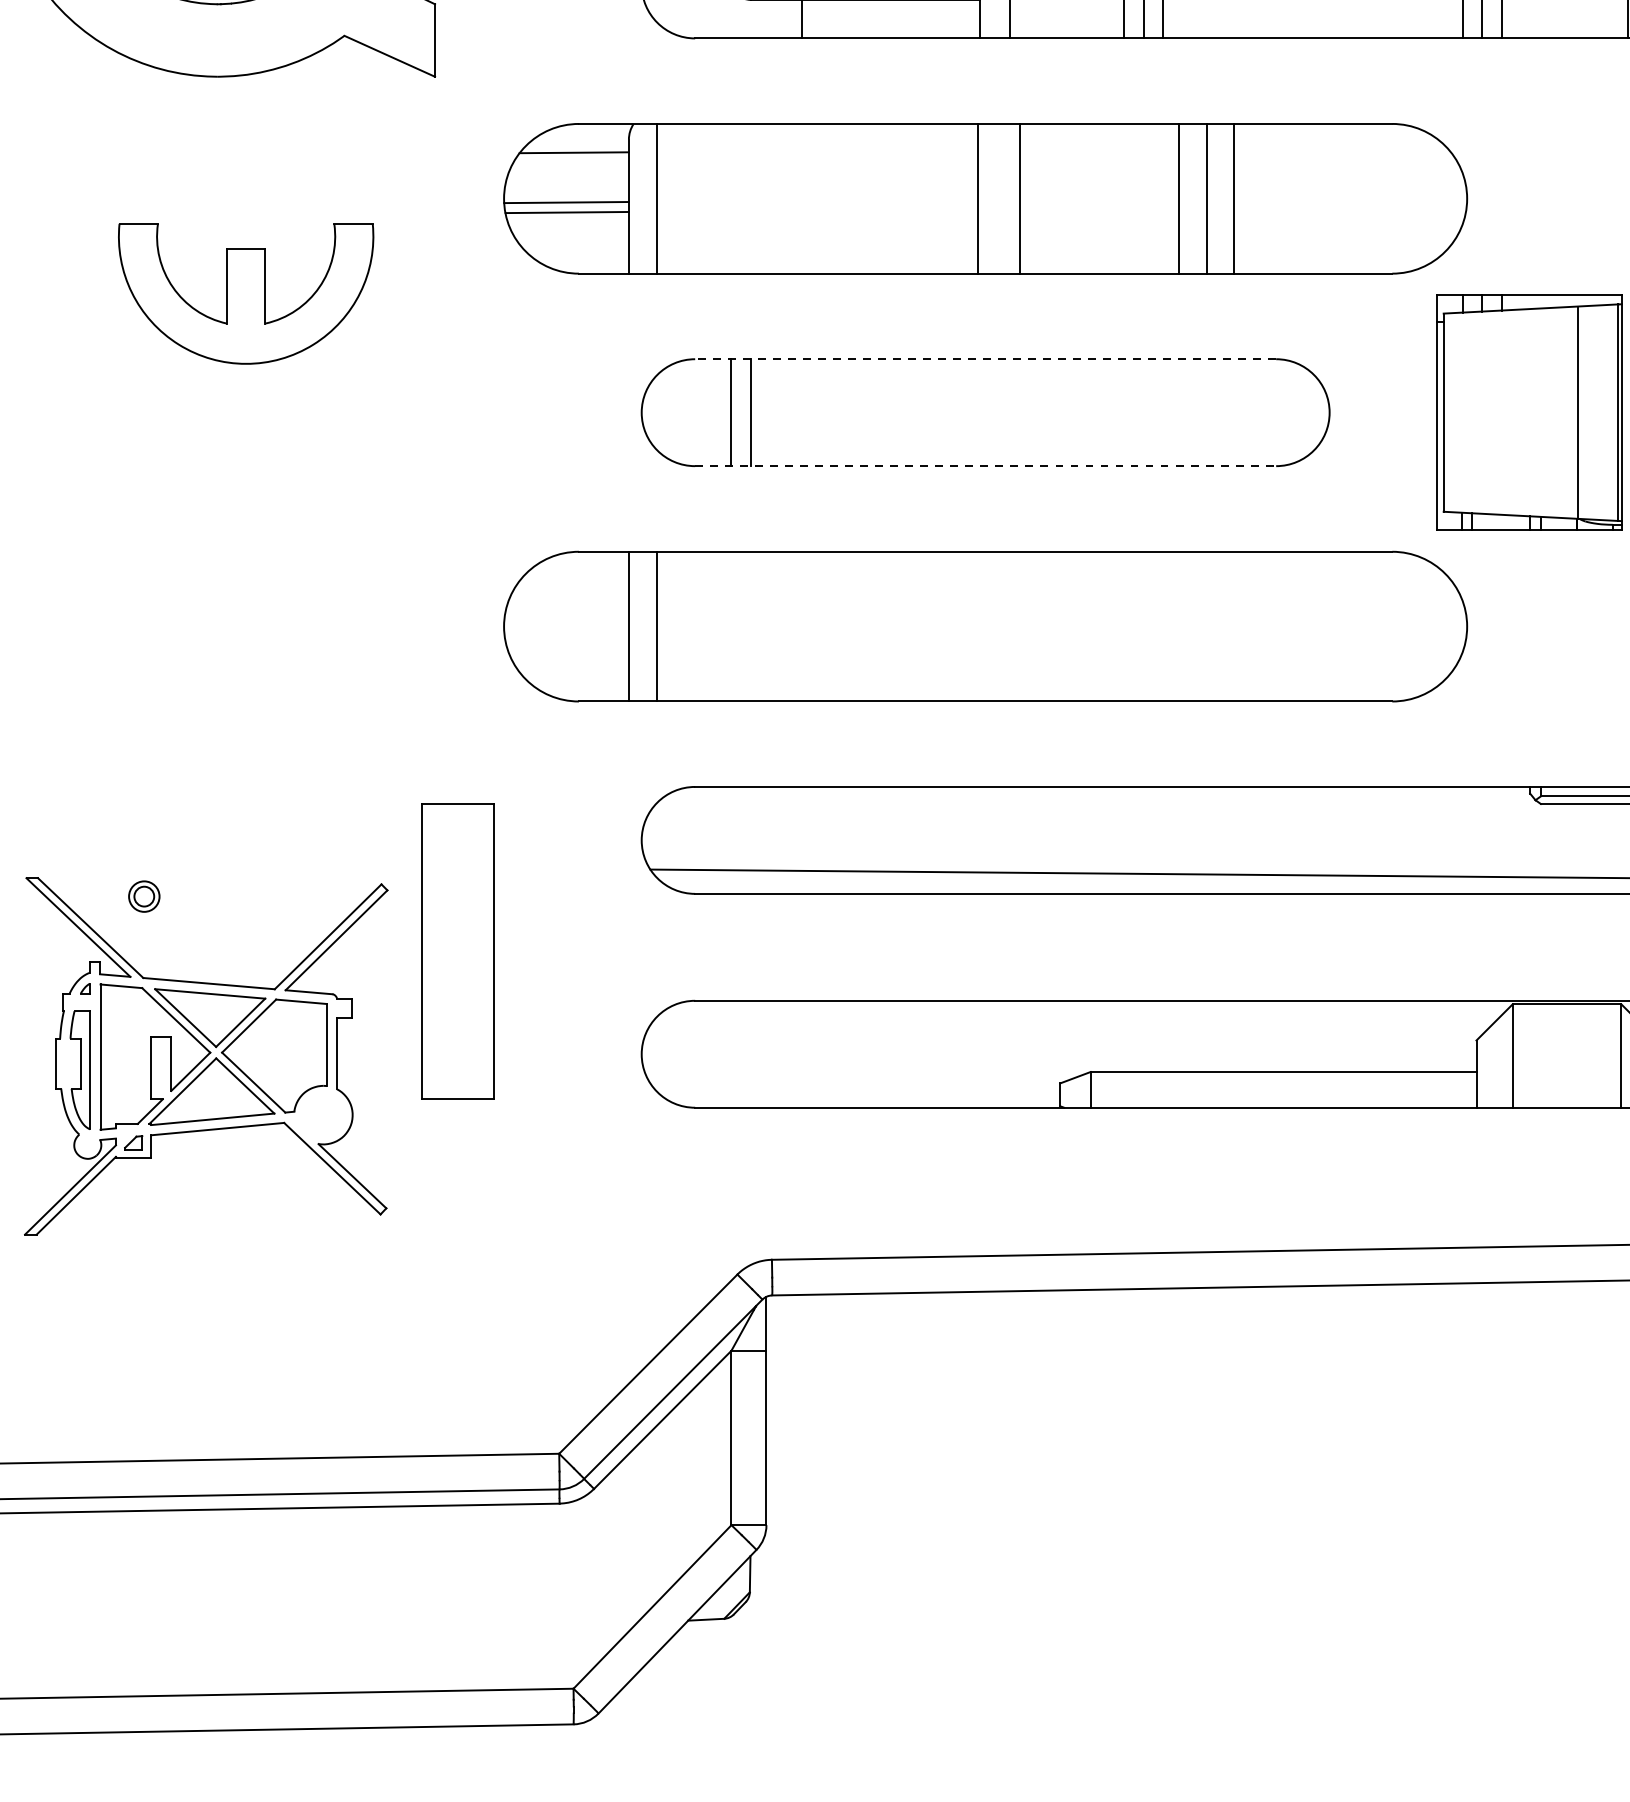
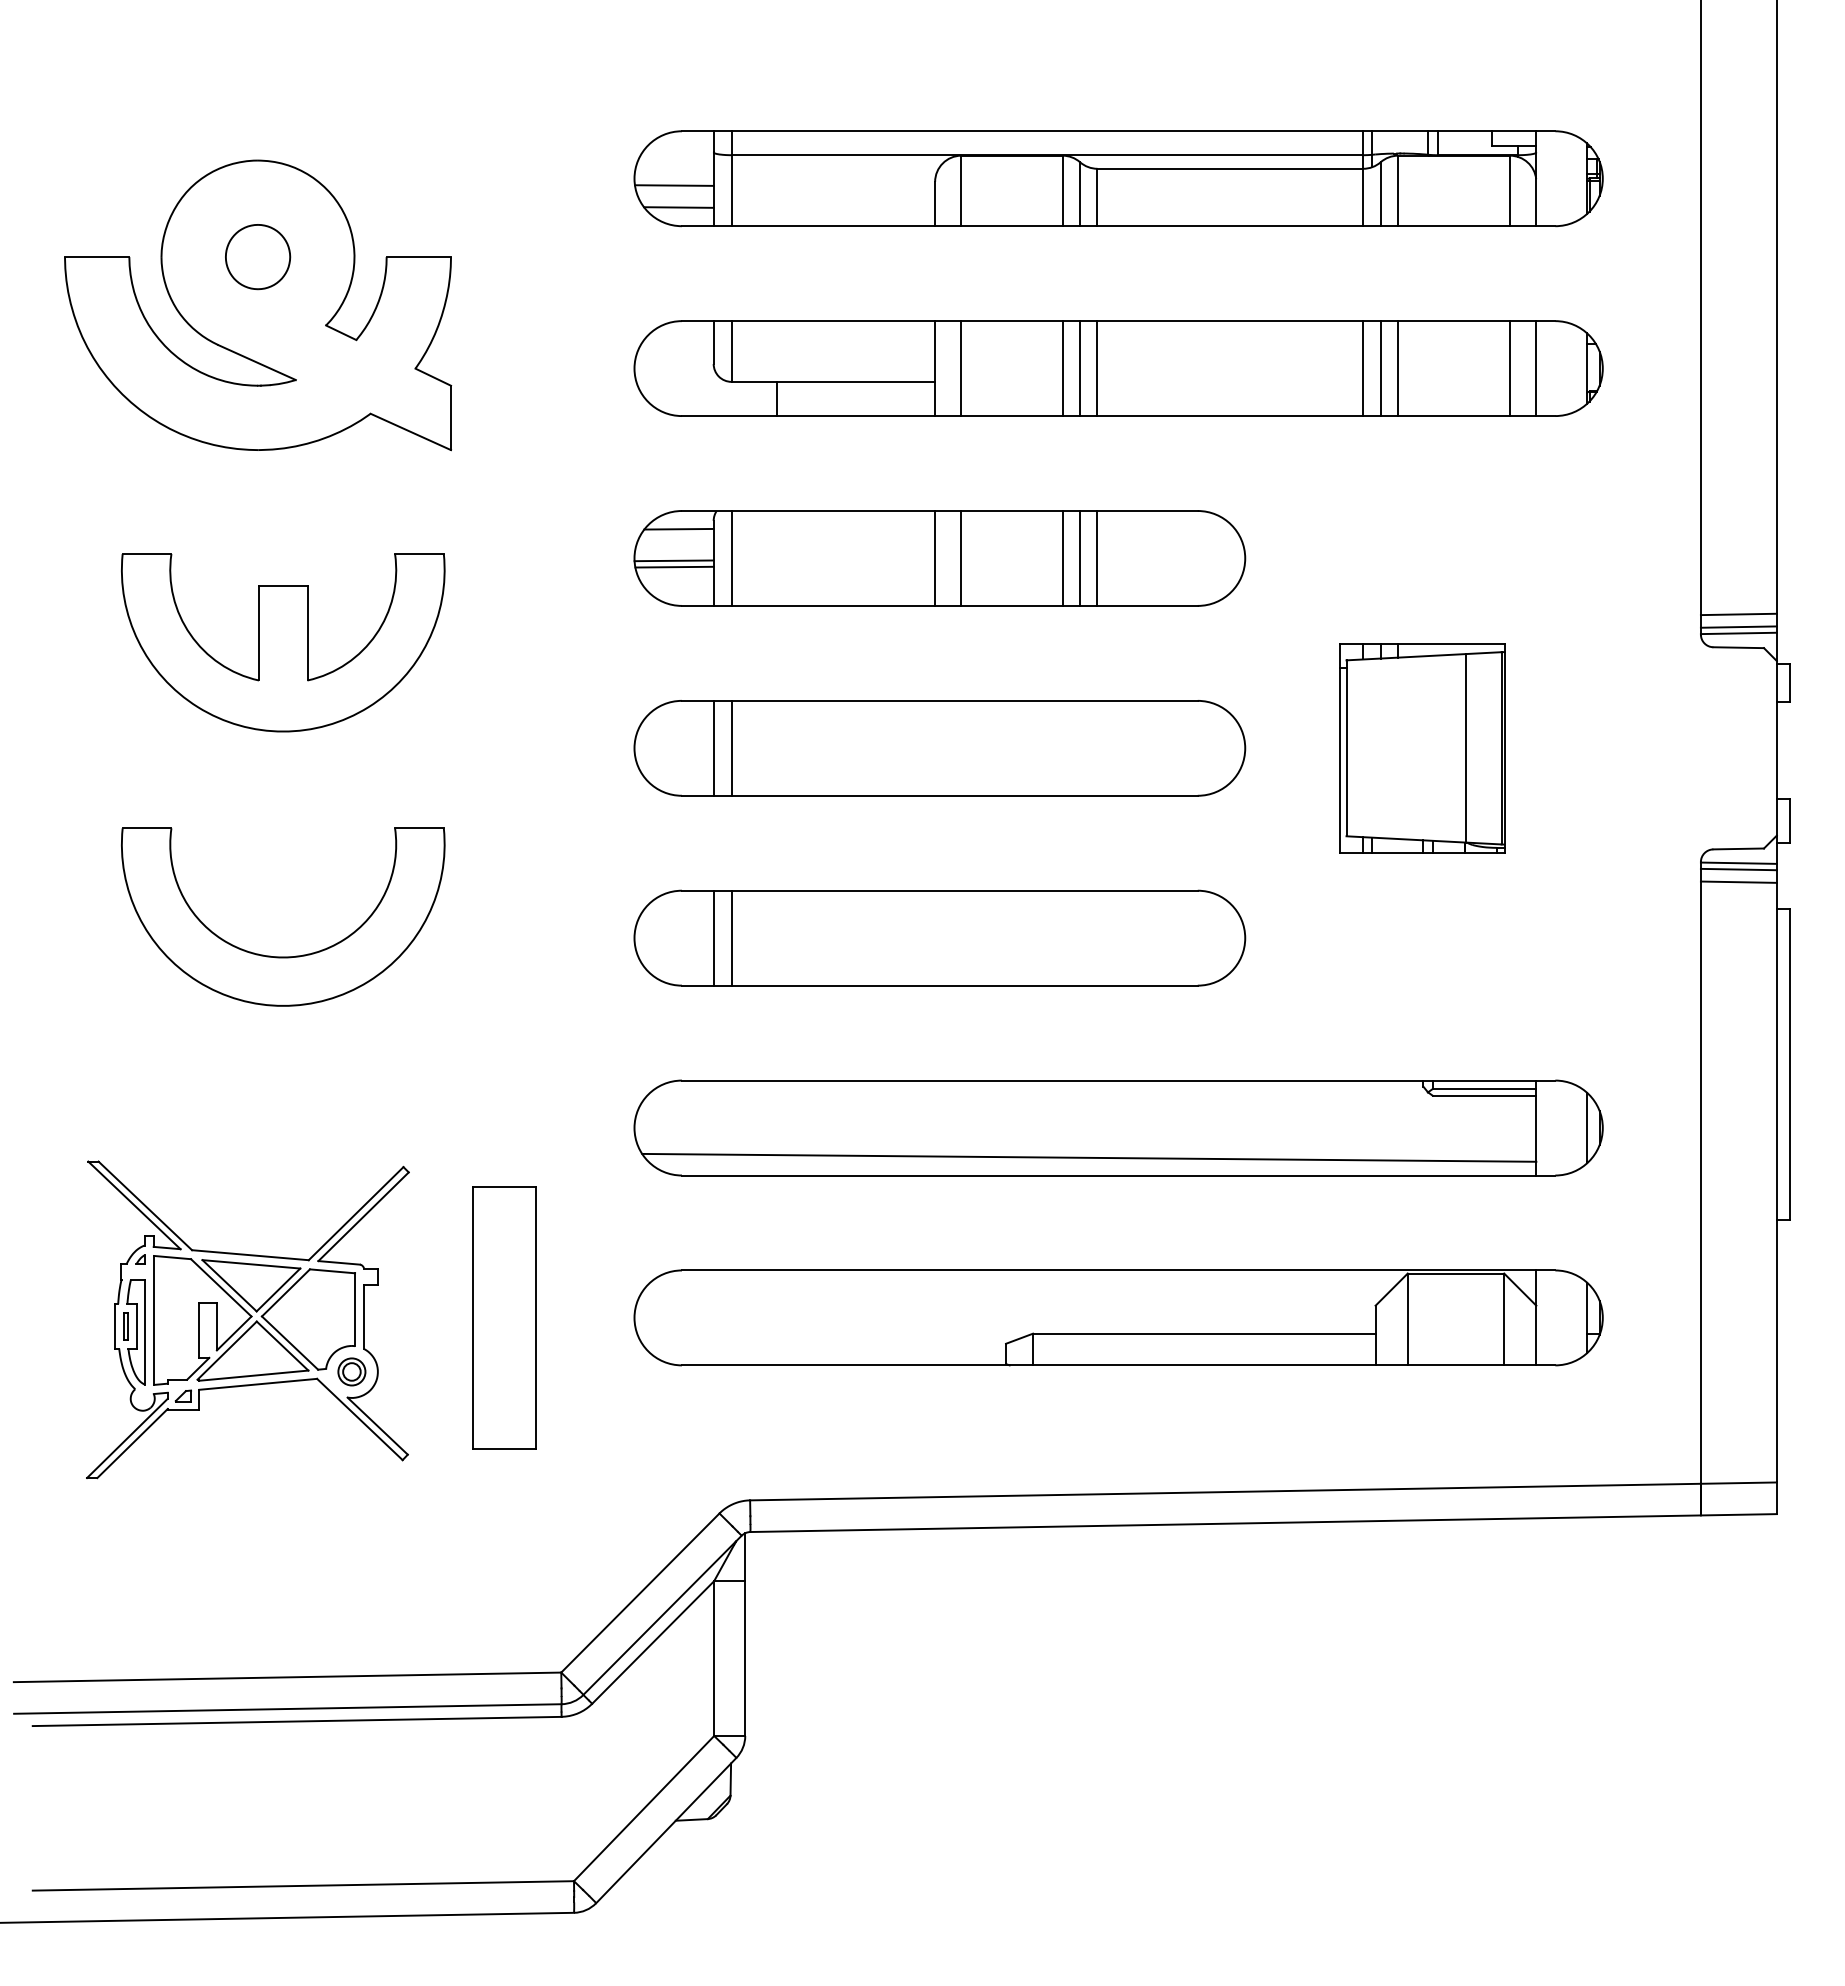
part: (985, 198) -> (939, 558), size x0.71
part: (246, 293) -> (283, 642), size x1.43
line: (985, 358) -> (939, 700), dashed -> solid
line: (985, 465) -> (939, 795), dashed -> solid
part: (985, 625) -> (939, 937), size x0.71
part: (246, 647) -> (283, 956), added
part: (143, 896) -> (351, 1371), moved
part: (458, 951) -> (504, 1317), moved
part: (68, 1063) -> (125, 1326), added

